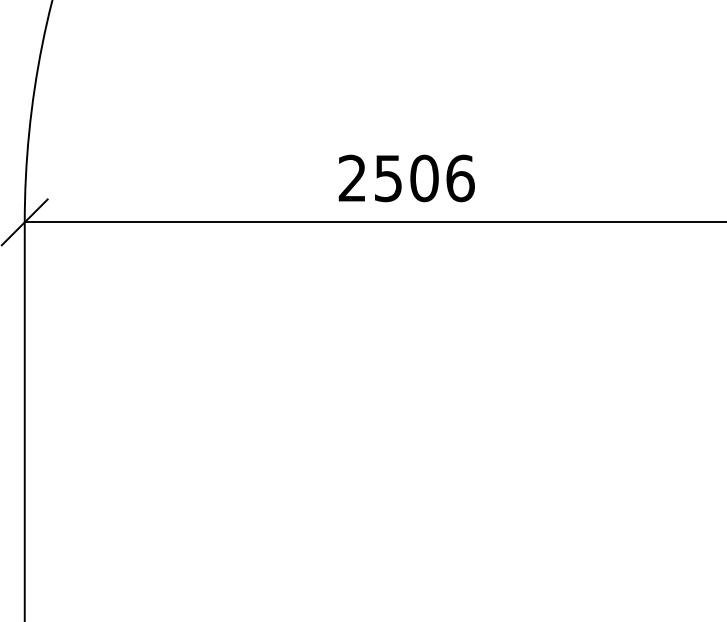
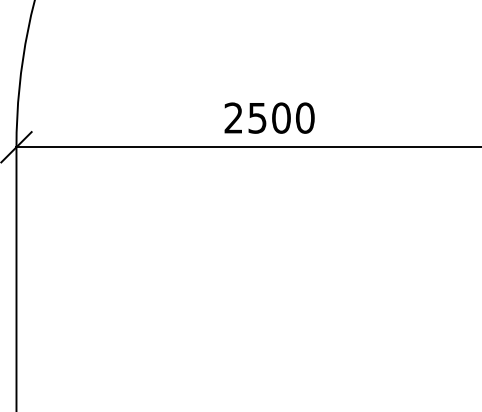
text: (460, 177) -> (305, 117), 2506 -> 2500

